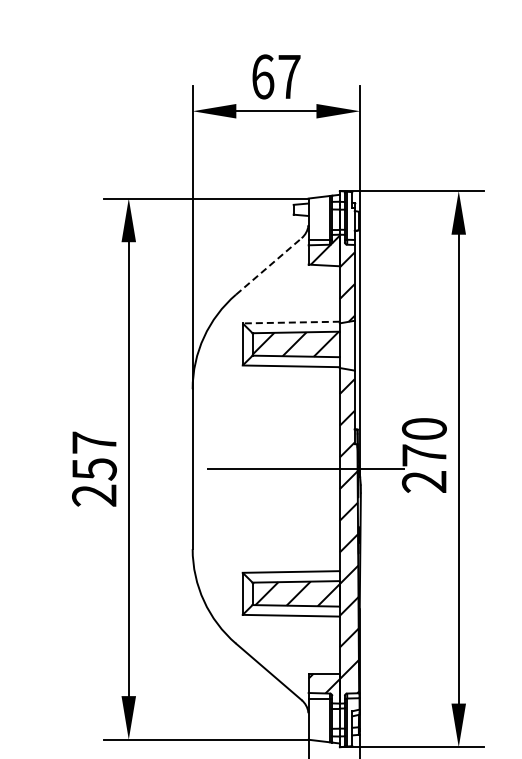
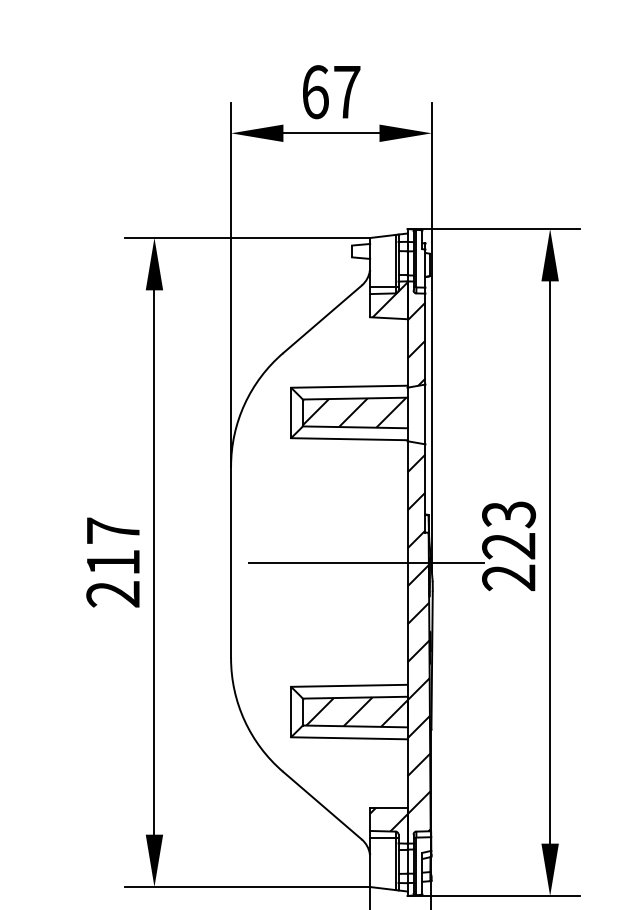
line: (269, 266) -> (323, 319), dashed -> solid
line: (291, 322) -> (349, 386), dashed -> solid
text: (423, 442) -> (507, 530), 270 -> 223
text: (94, 469) -> (113, 562), 257 -> 217

